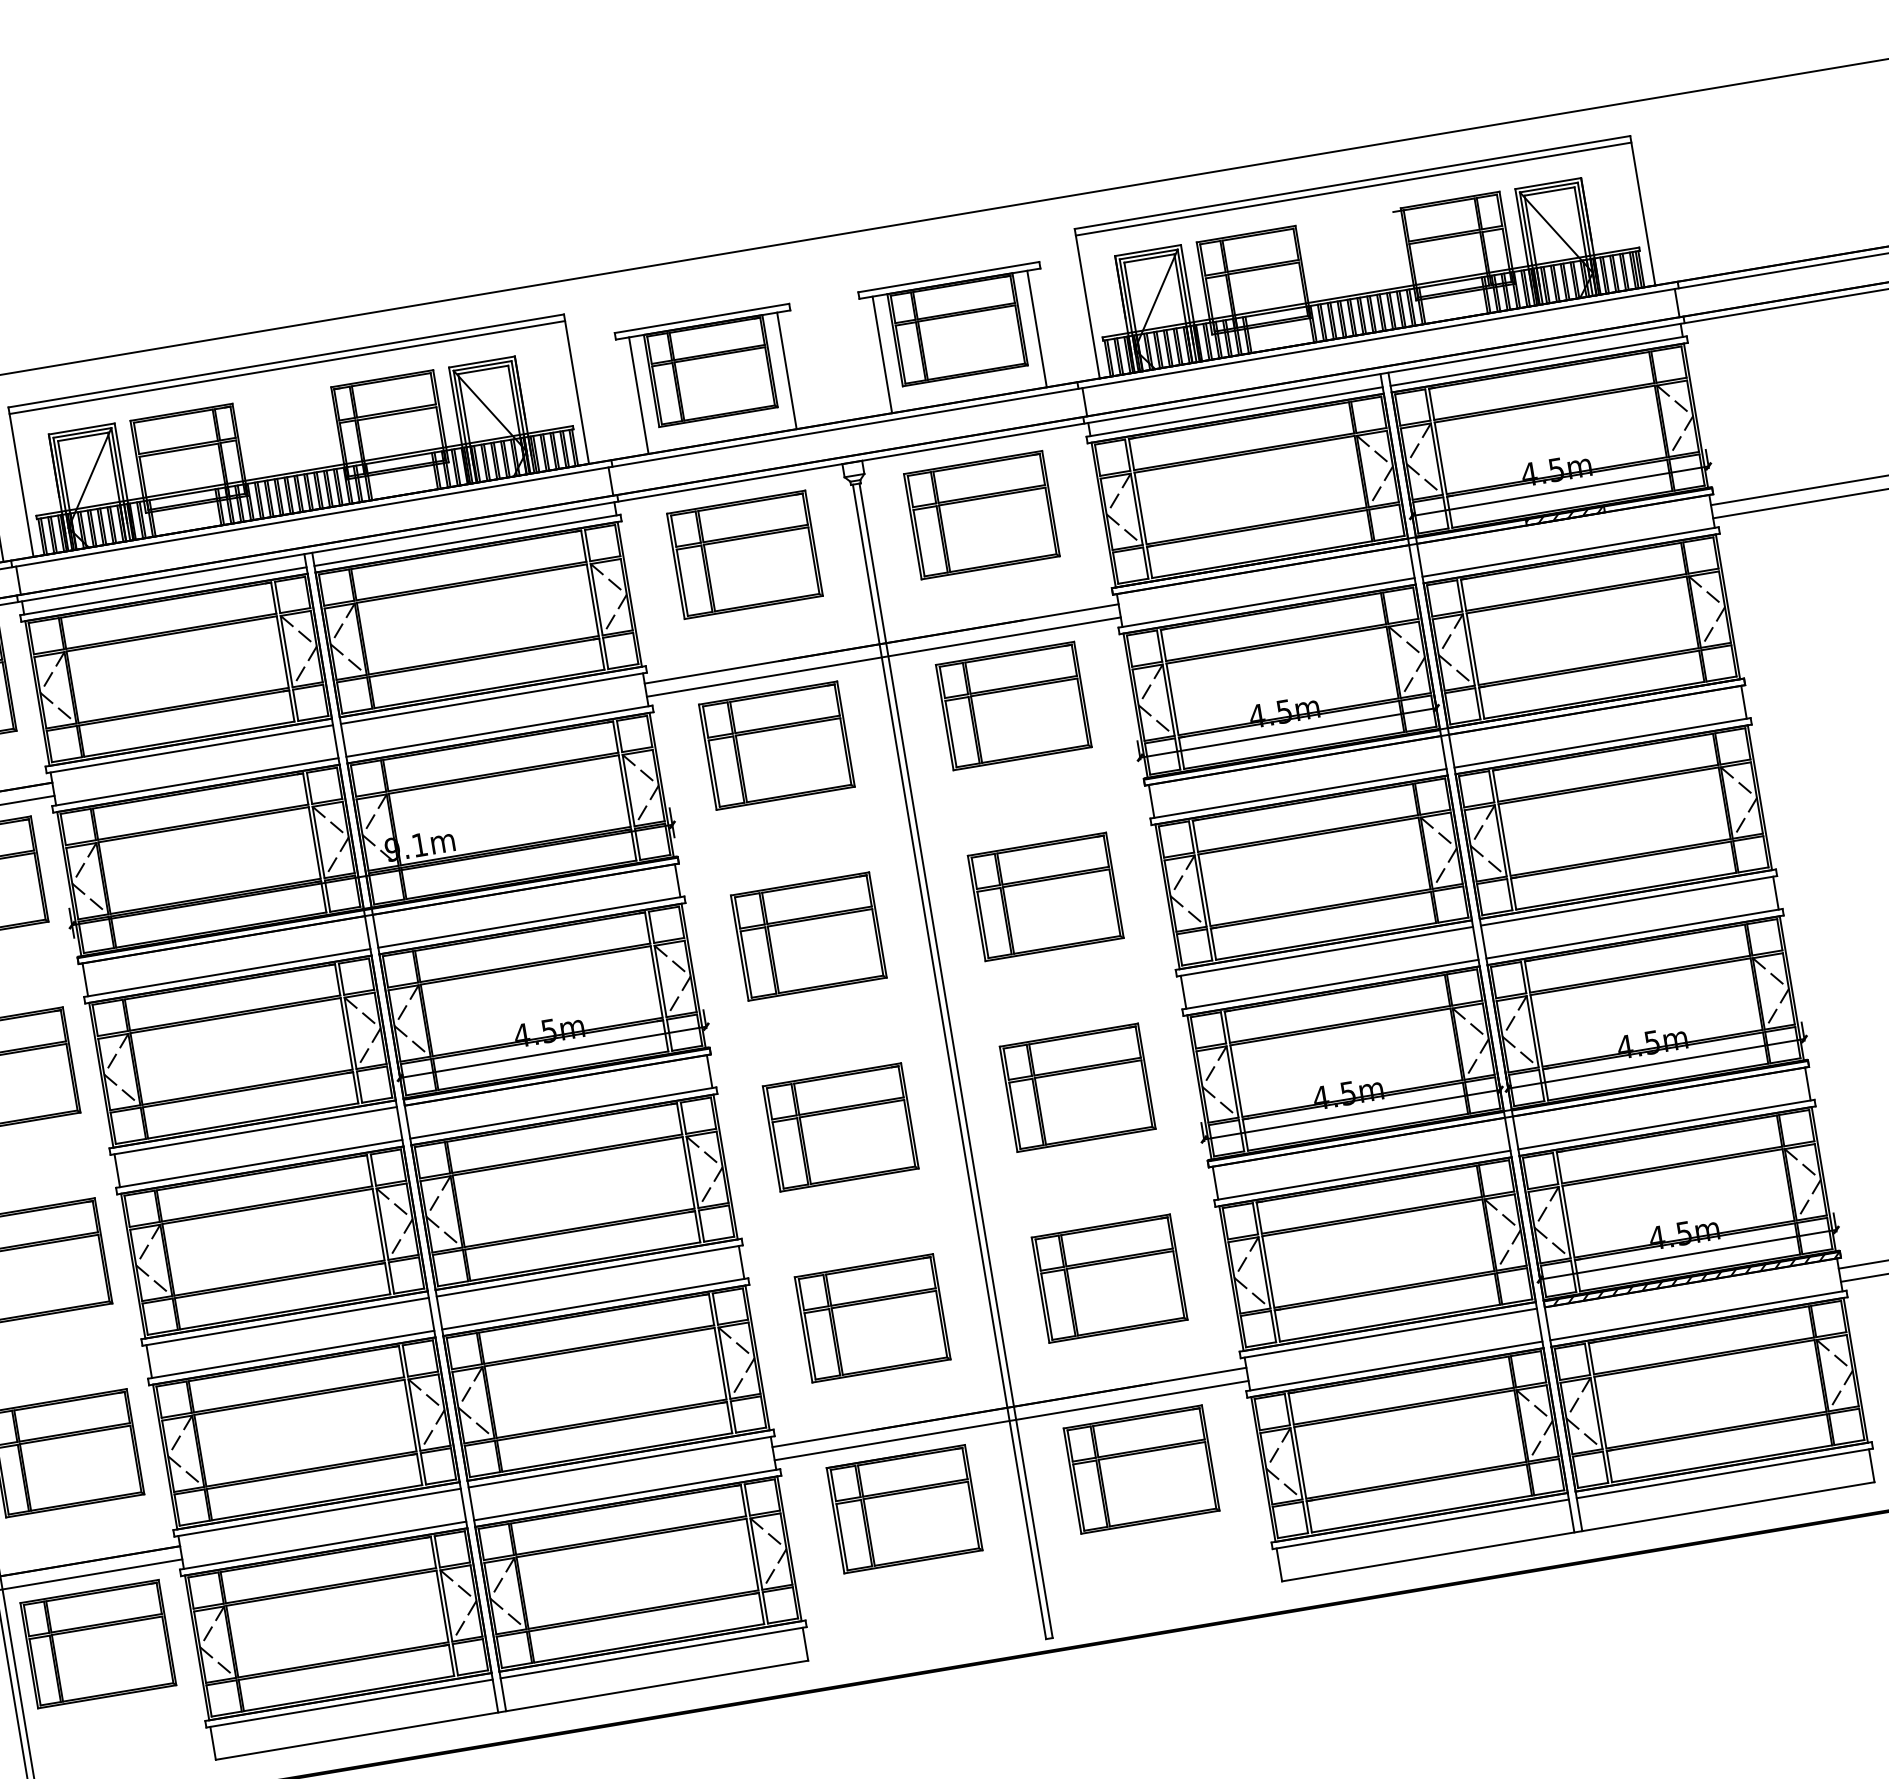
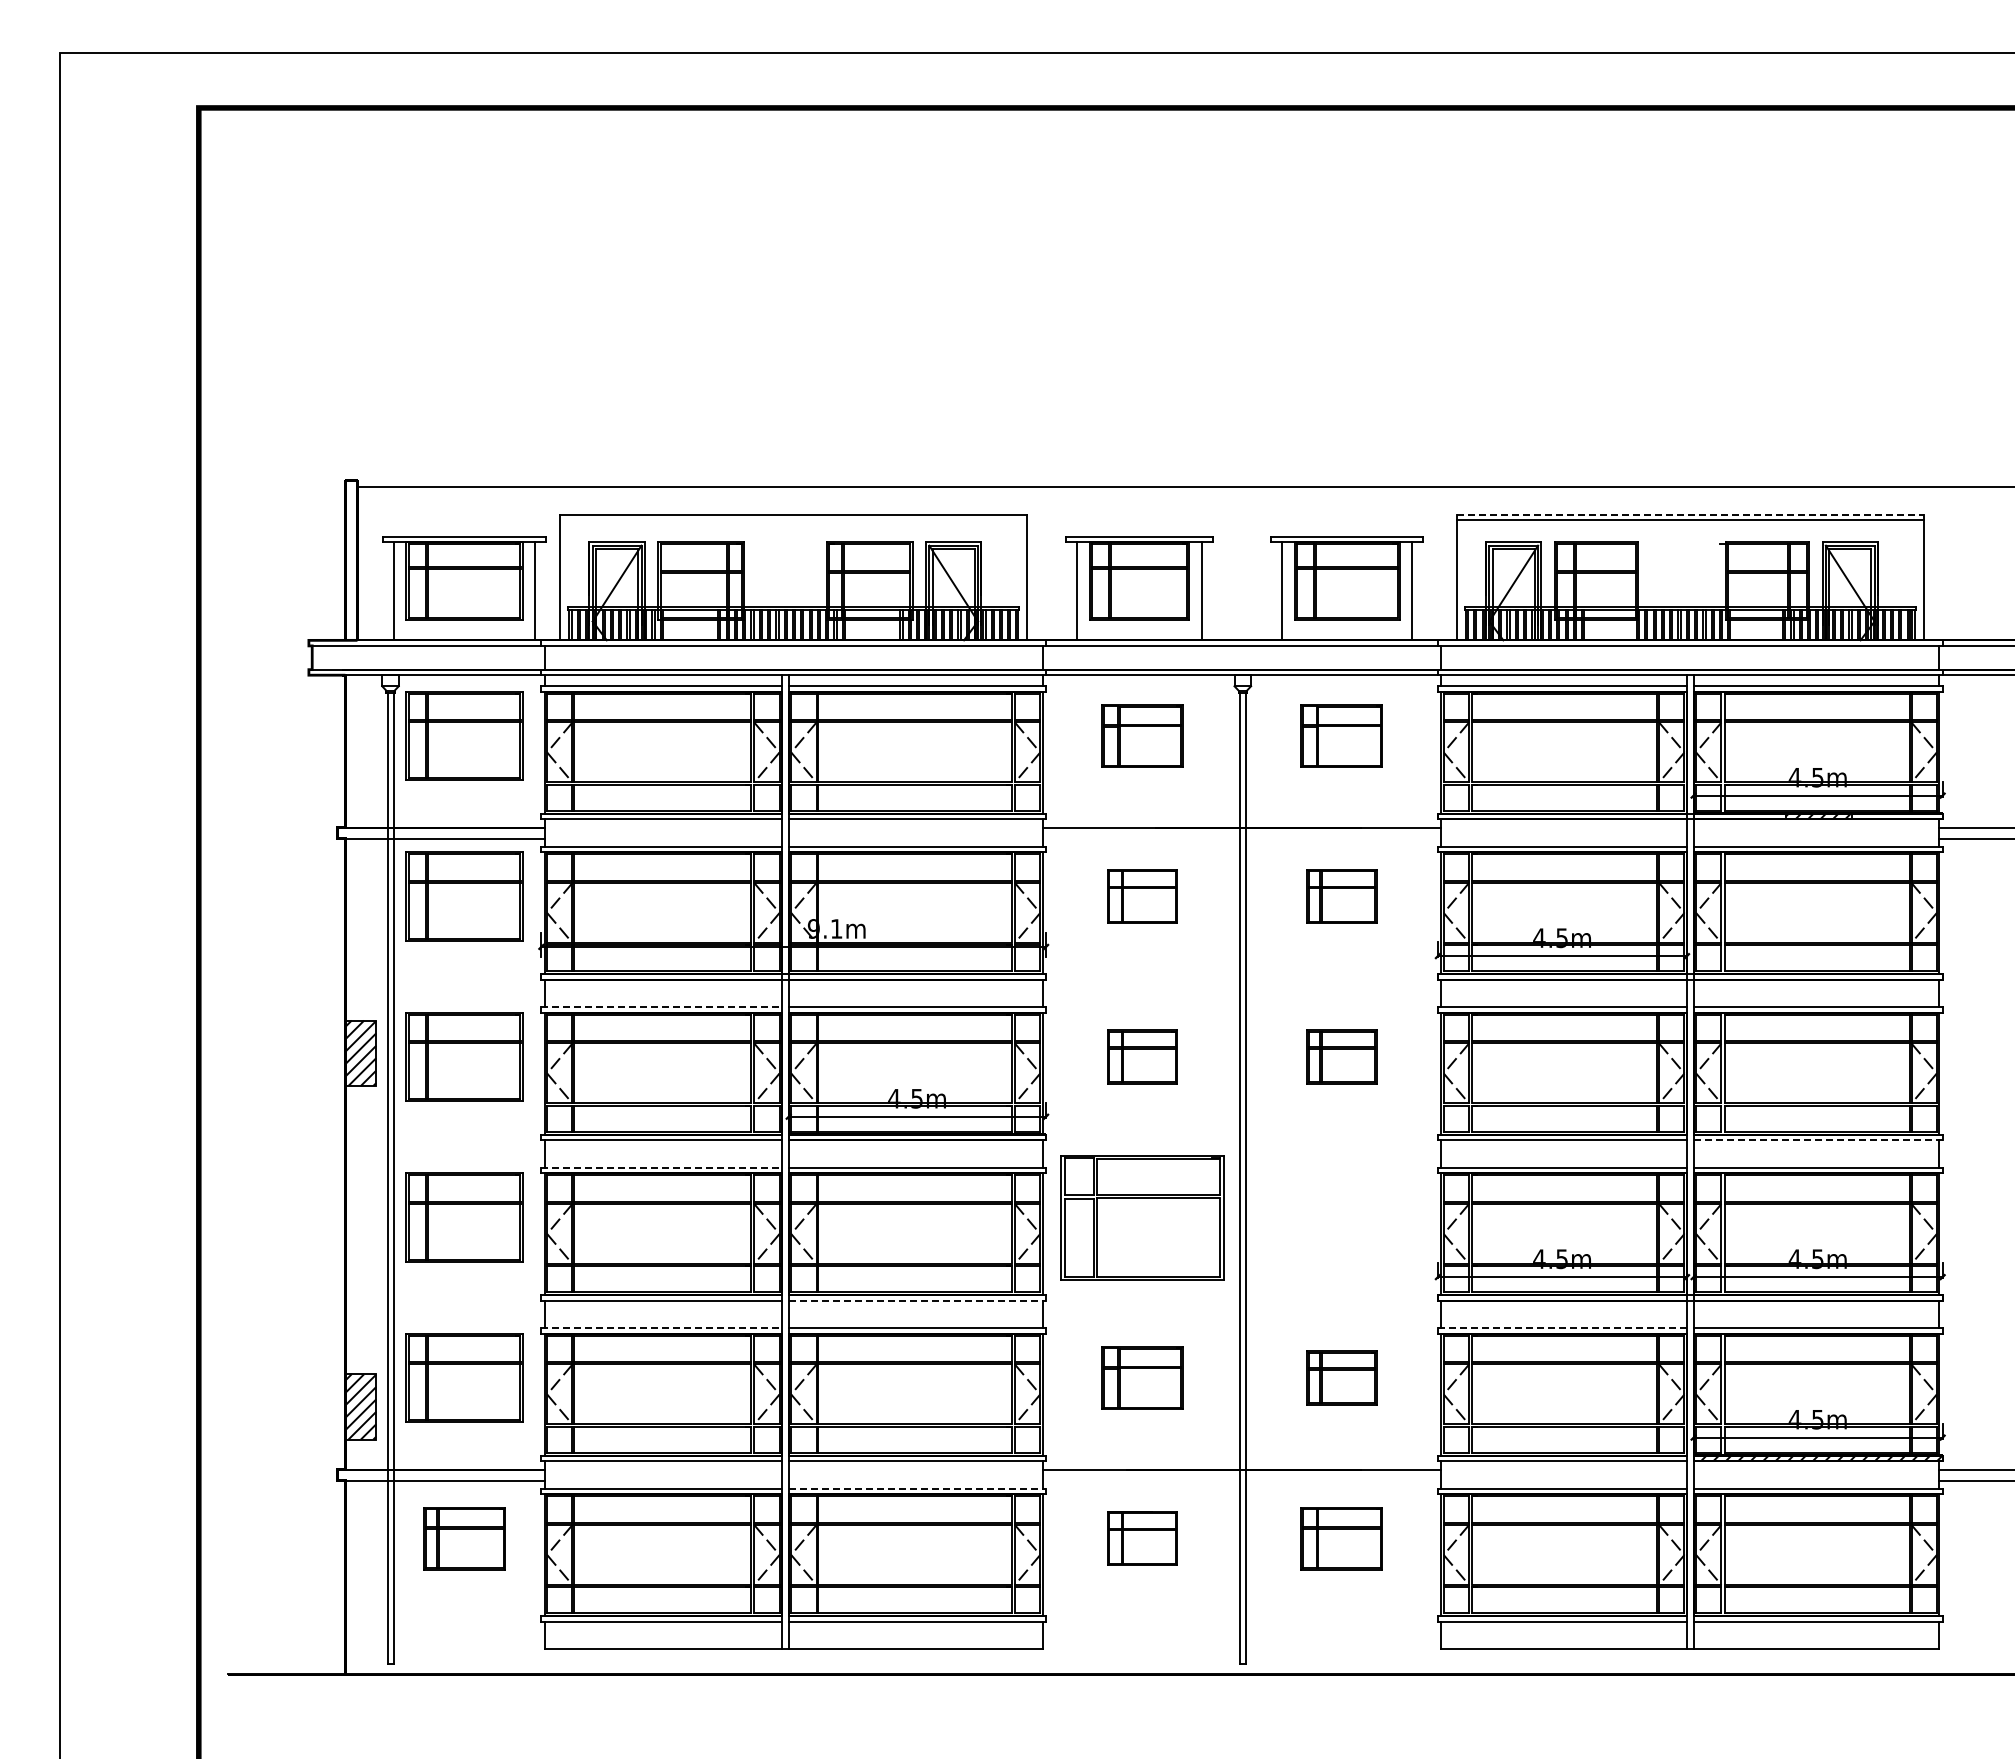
line: (1352, 182) -> (1690, 514), solid -> dashed
line: (287, 367) -> (793, 520), removed
part: (981, 514) -> (1341, 735), size x0.7
part: (744, 554) -> (1142, 735), size x0.7
line: (883, 656) -> (1241, 838), removed
part: (1013, 706) -> (1341, 896), size x0.6
part: (777, 745) -> (1142, 896), size x0.6
part: (1045, 896) -> (1341, 1056), size x0.6
line: (1629, 901) -> (1818, 1140), solid -> dashed
part: (808, 935) -> (1142, 1056), size x0.6
line: (228, 973) -> (662, 1007), solid -> dashed
part: (1077, 1087) -> (1341, 1217), removed
part: (840, 1127) -> (1142, 1217), size x1.4
line: (260, 1163) -> (662, 1167), solid -> dashed
line: (1362, 1175) -> (1562, 1328), solid -> dashed
line: (589, 1270) -> (917, 1300), solid -> dashed
part: (1109, 1278) -> (1341, 1377), size x0.6
part: (872, 1317) -> (1142, 1377), size x0.7
line: (292, 1354) -> (662, 1328), solid -> dashed
line: (1011, 1420) -> (1241, 1480), removed
part: (1141, 1469) -> (1341, 1538), size x0.7
line: (627, 1494) -> (917, 1488), solid -> dashed
part: (904, 1509) -> (1142, 1538), size x0.6
part: (98, 1644) -> (464, 1538), size x0.7

